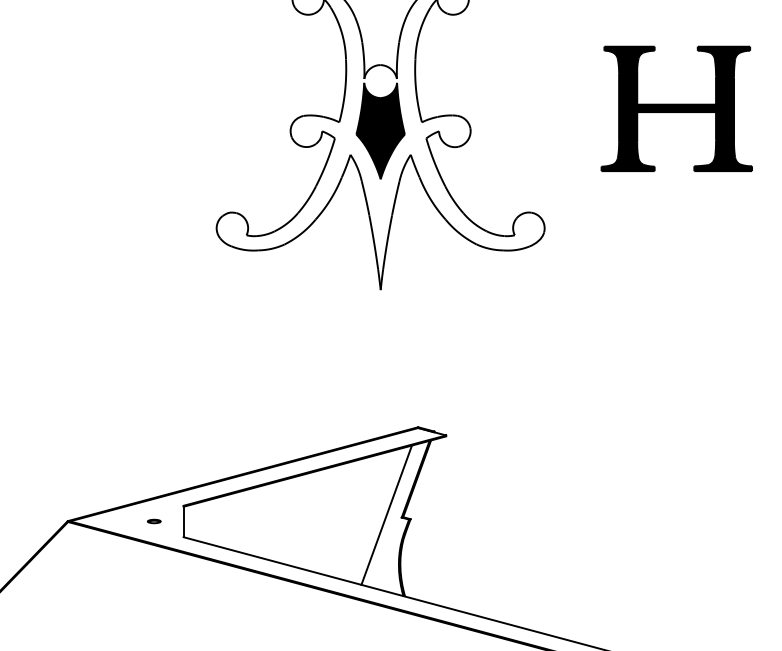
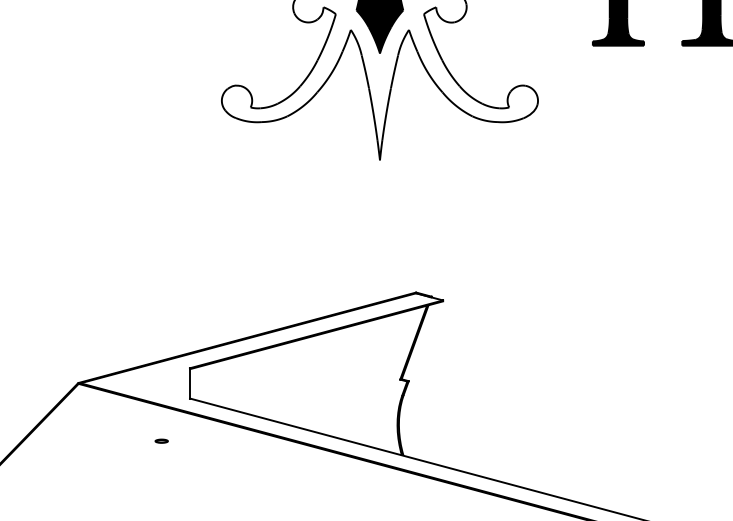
line: (386, 514) -> (385, 376), removed
part: (154, 521) -> (161, 441), moved

